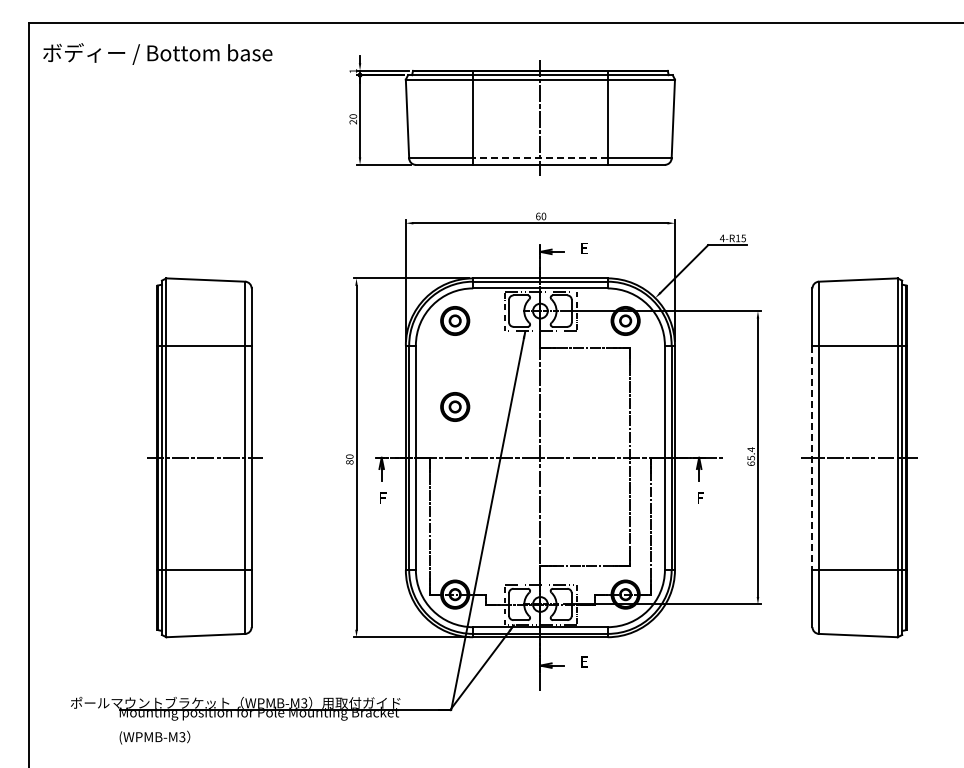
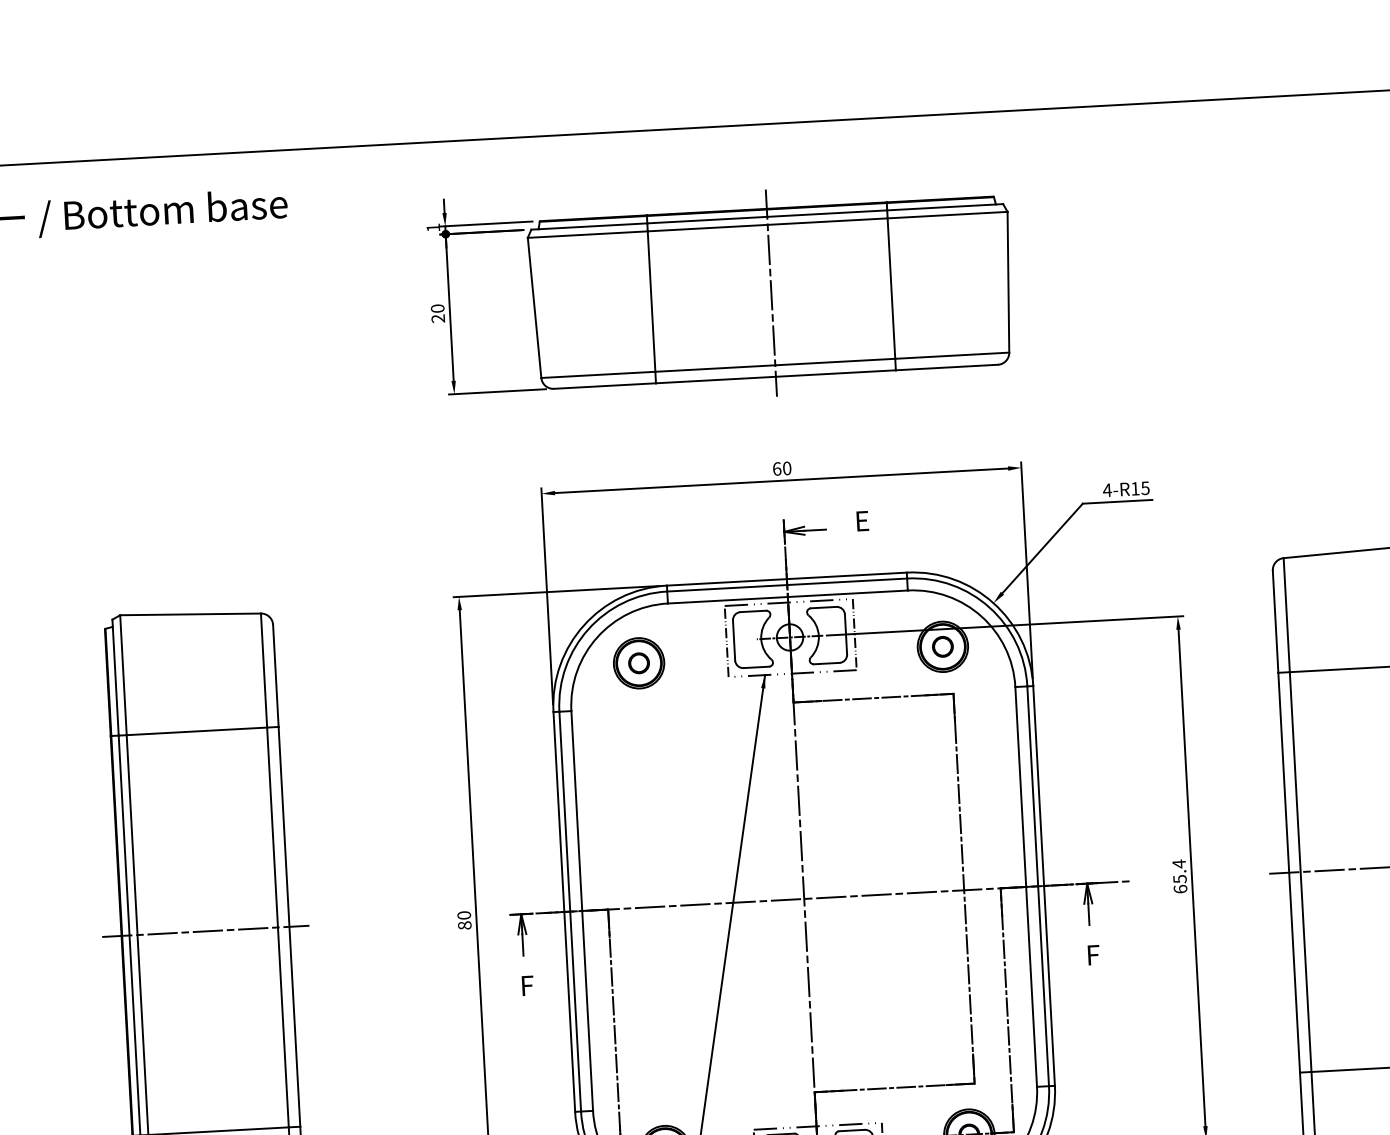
line: (539, 158) -> (773, 365), dashed -> solid
part: (455, 406) -> (647, 815), removed
line: (812, 458) -> (1289, 873), dashed -> solid

